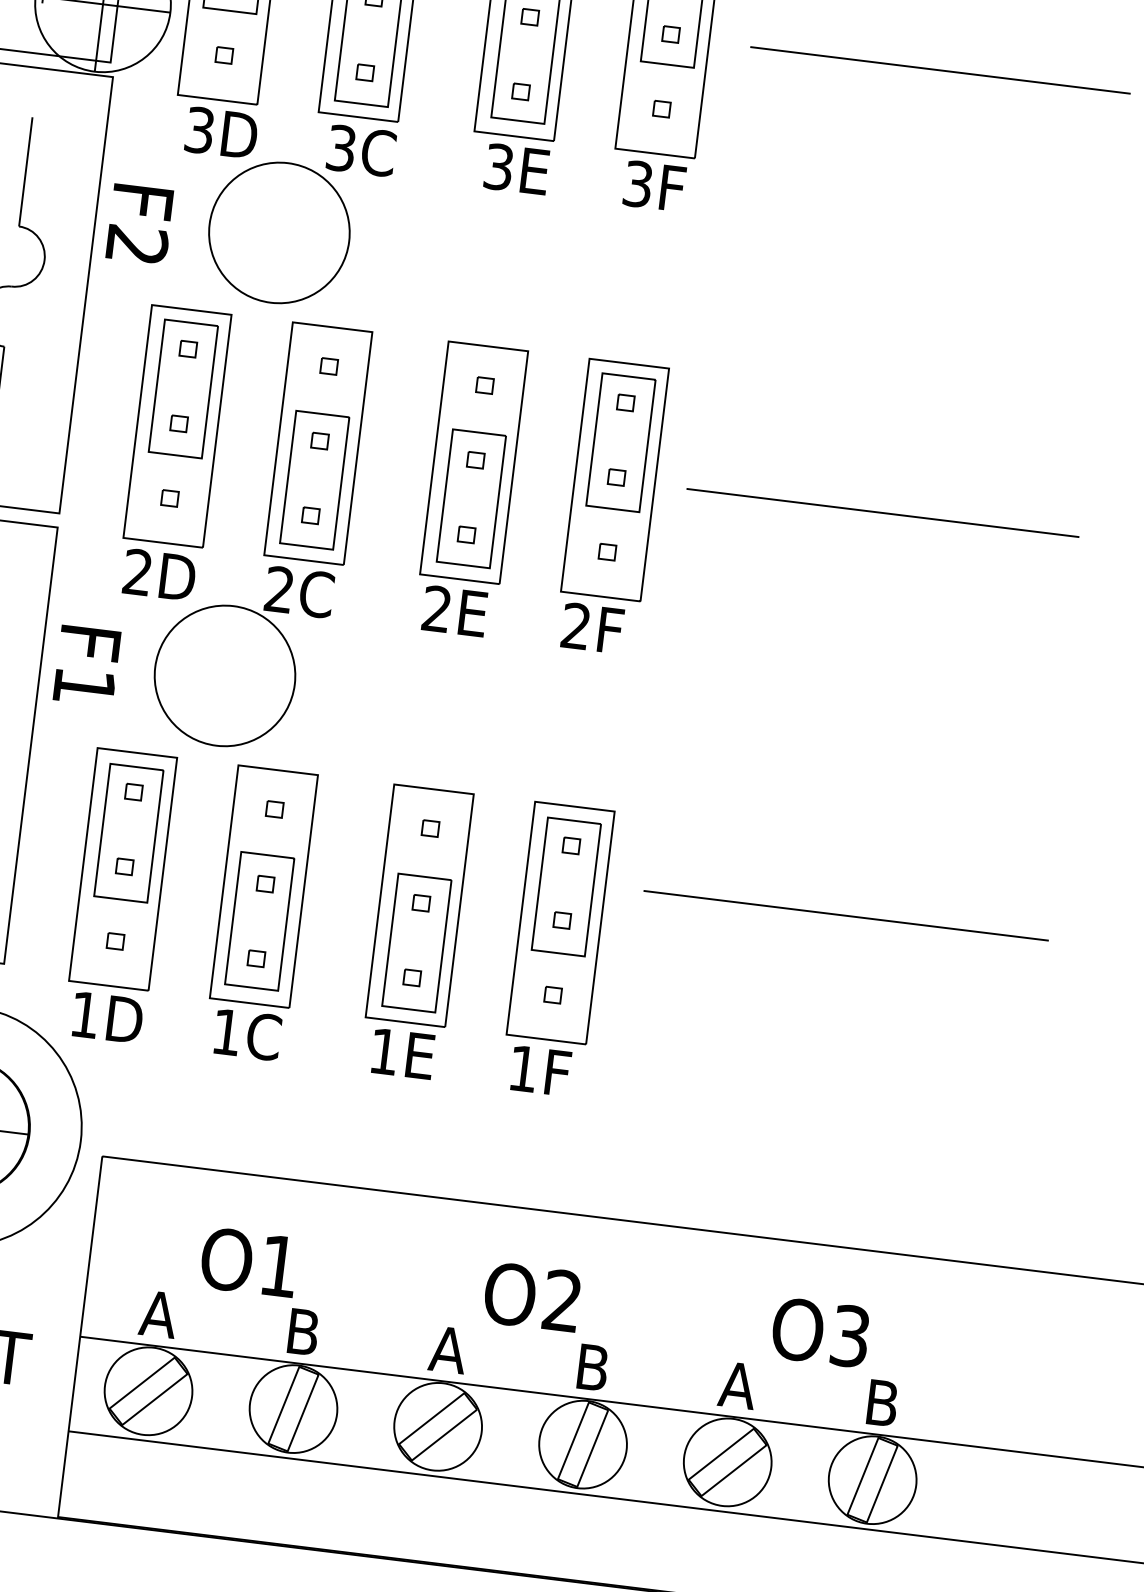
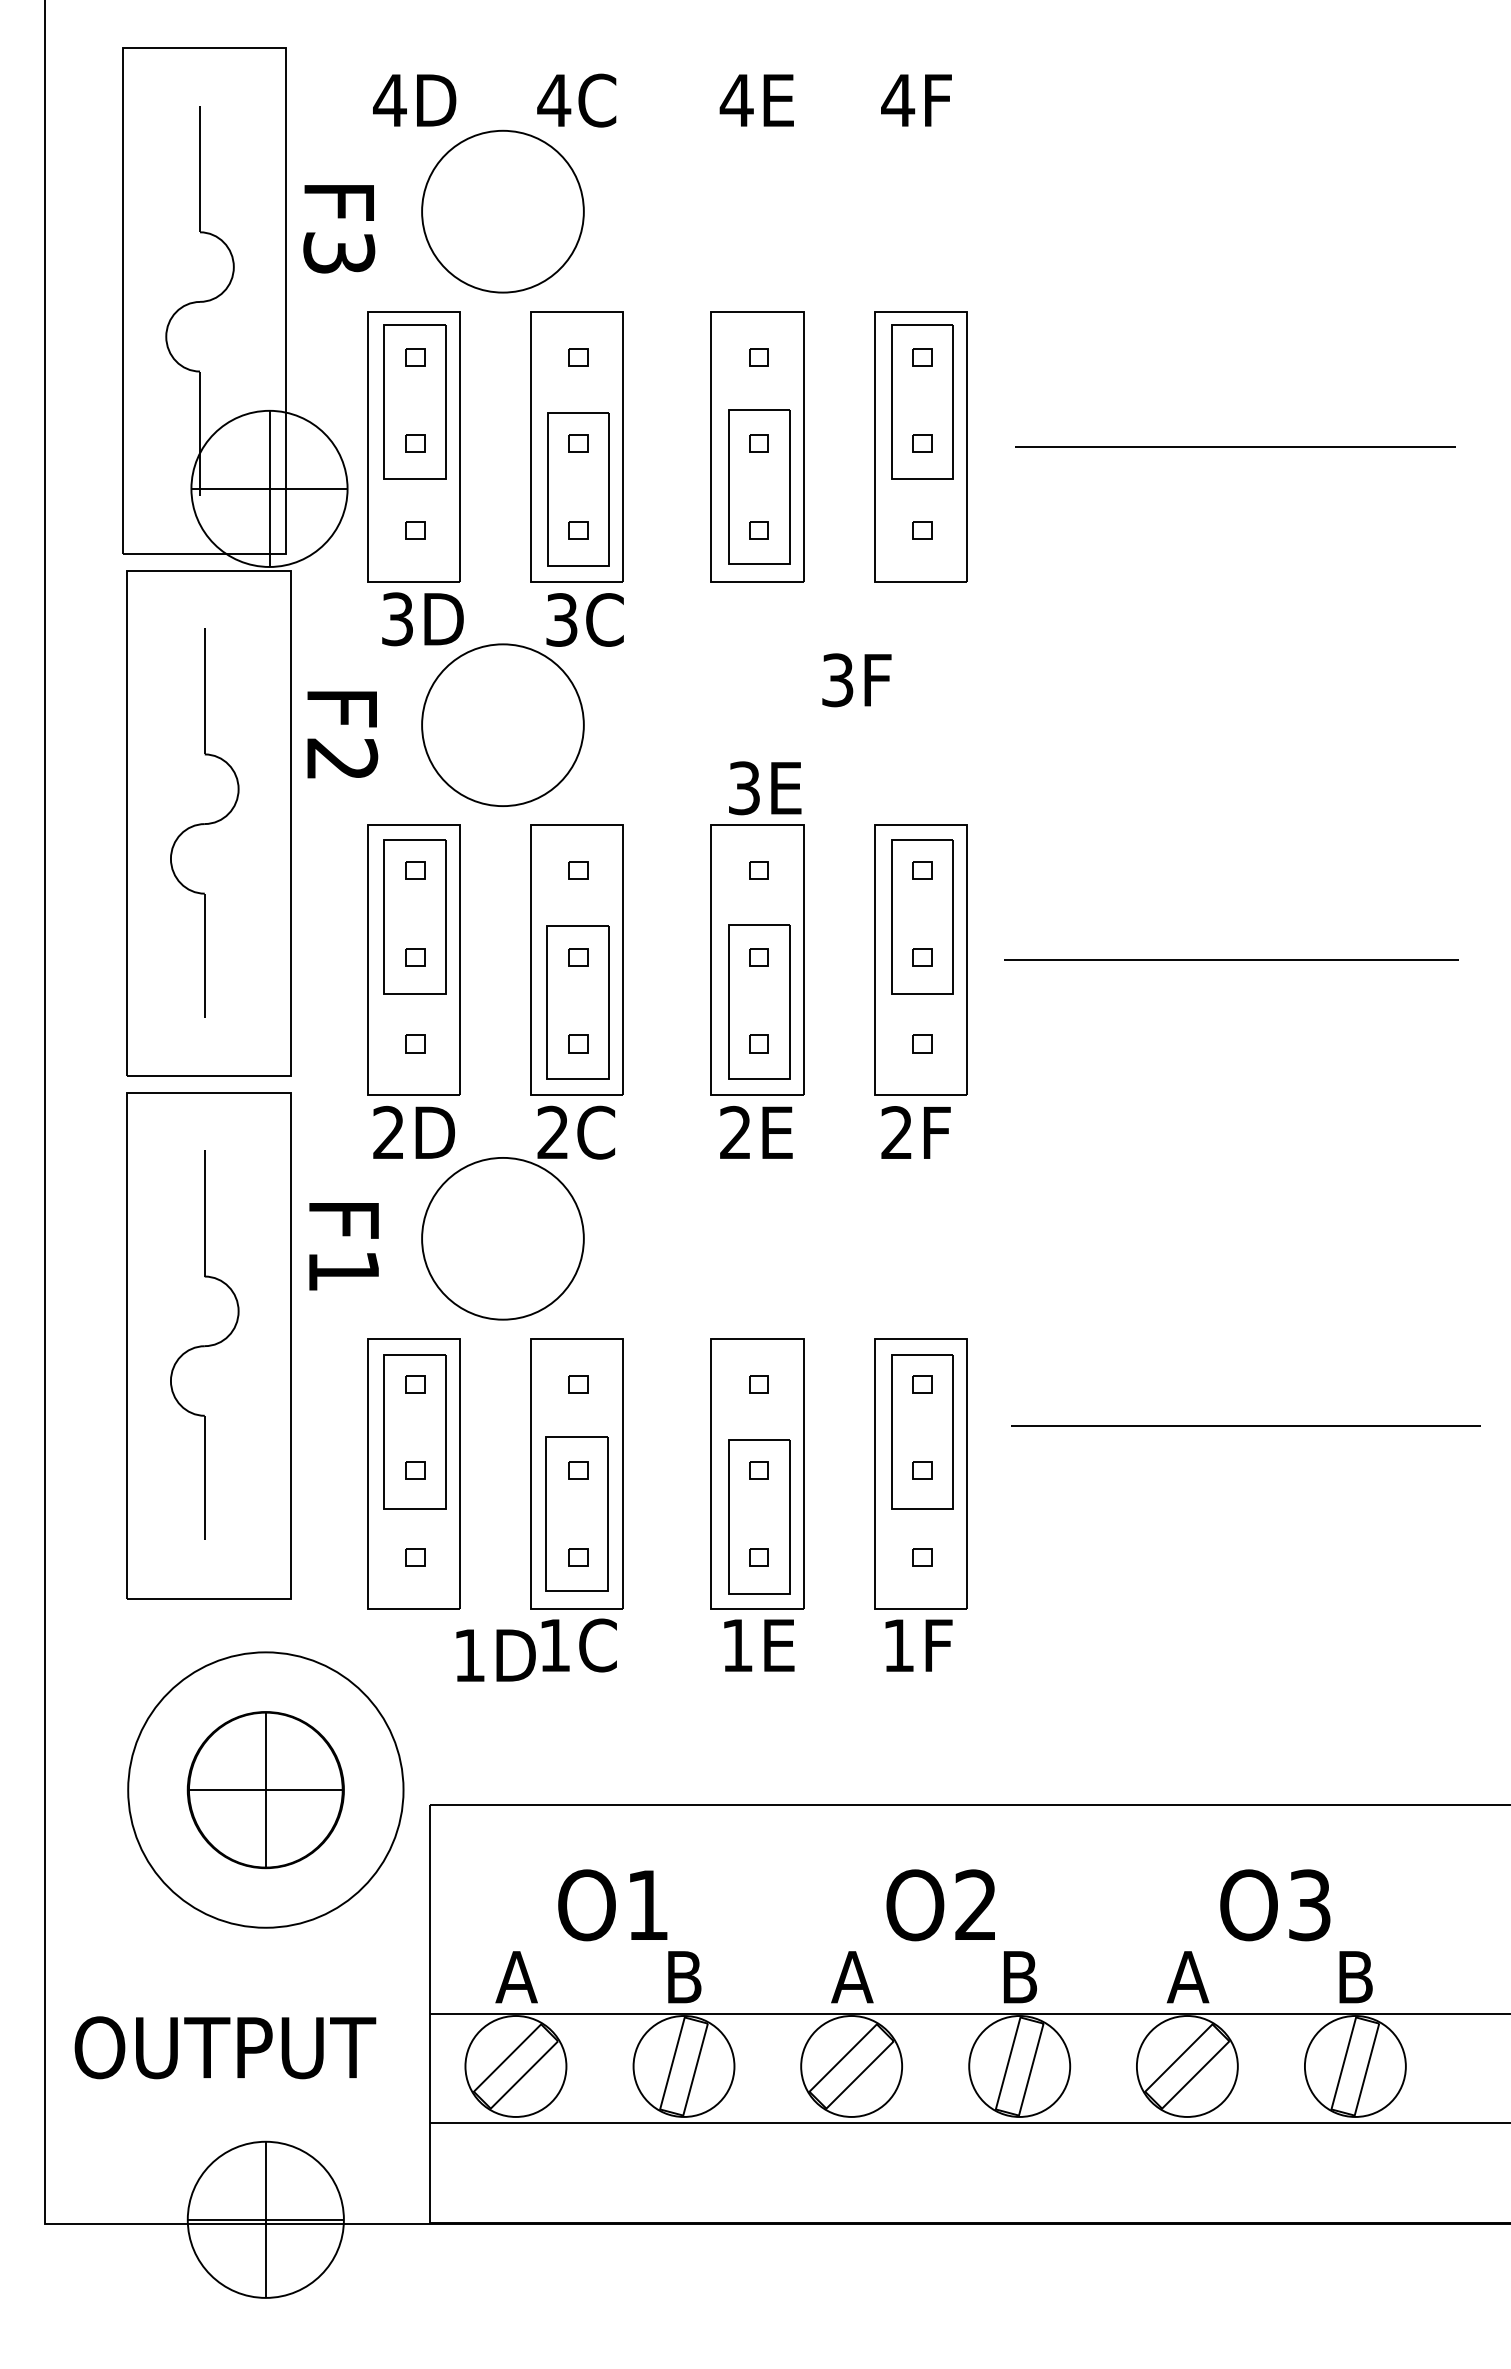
text: (517, 169) -> (765, 788), moved
text: (654, 186) -> (856, 680), moved
text: (107, 1017) -> (495, 1655), moved

